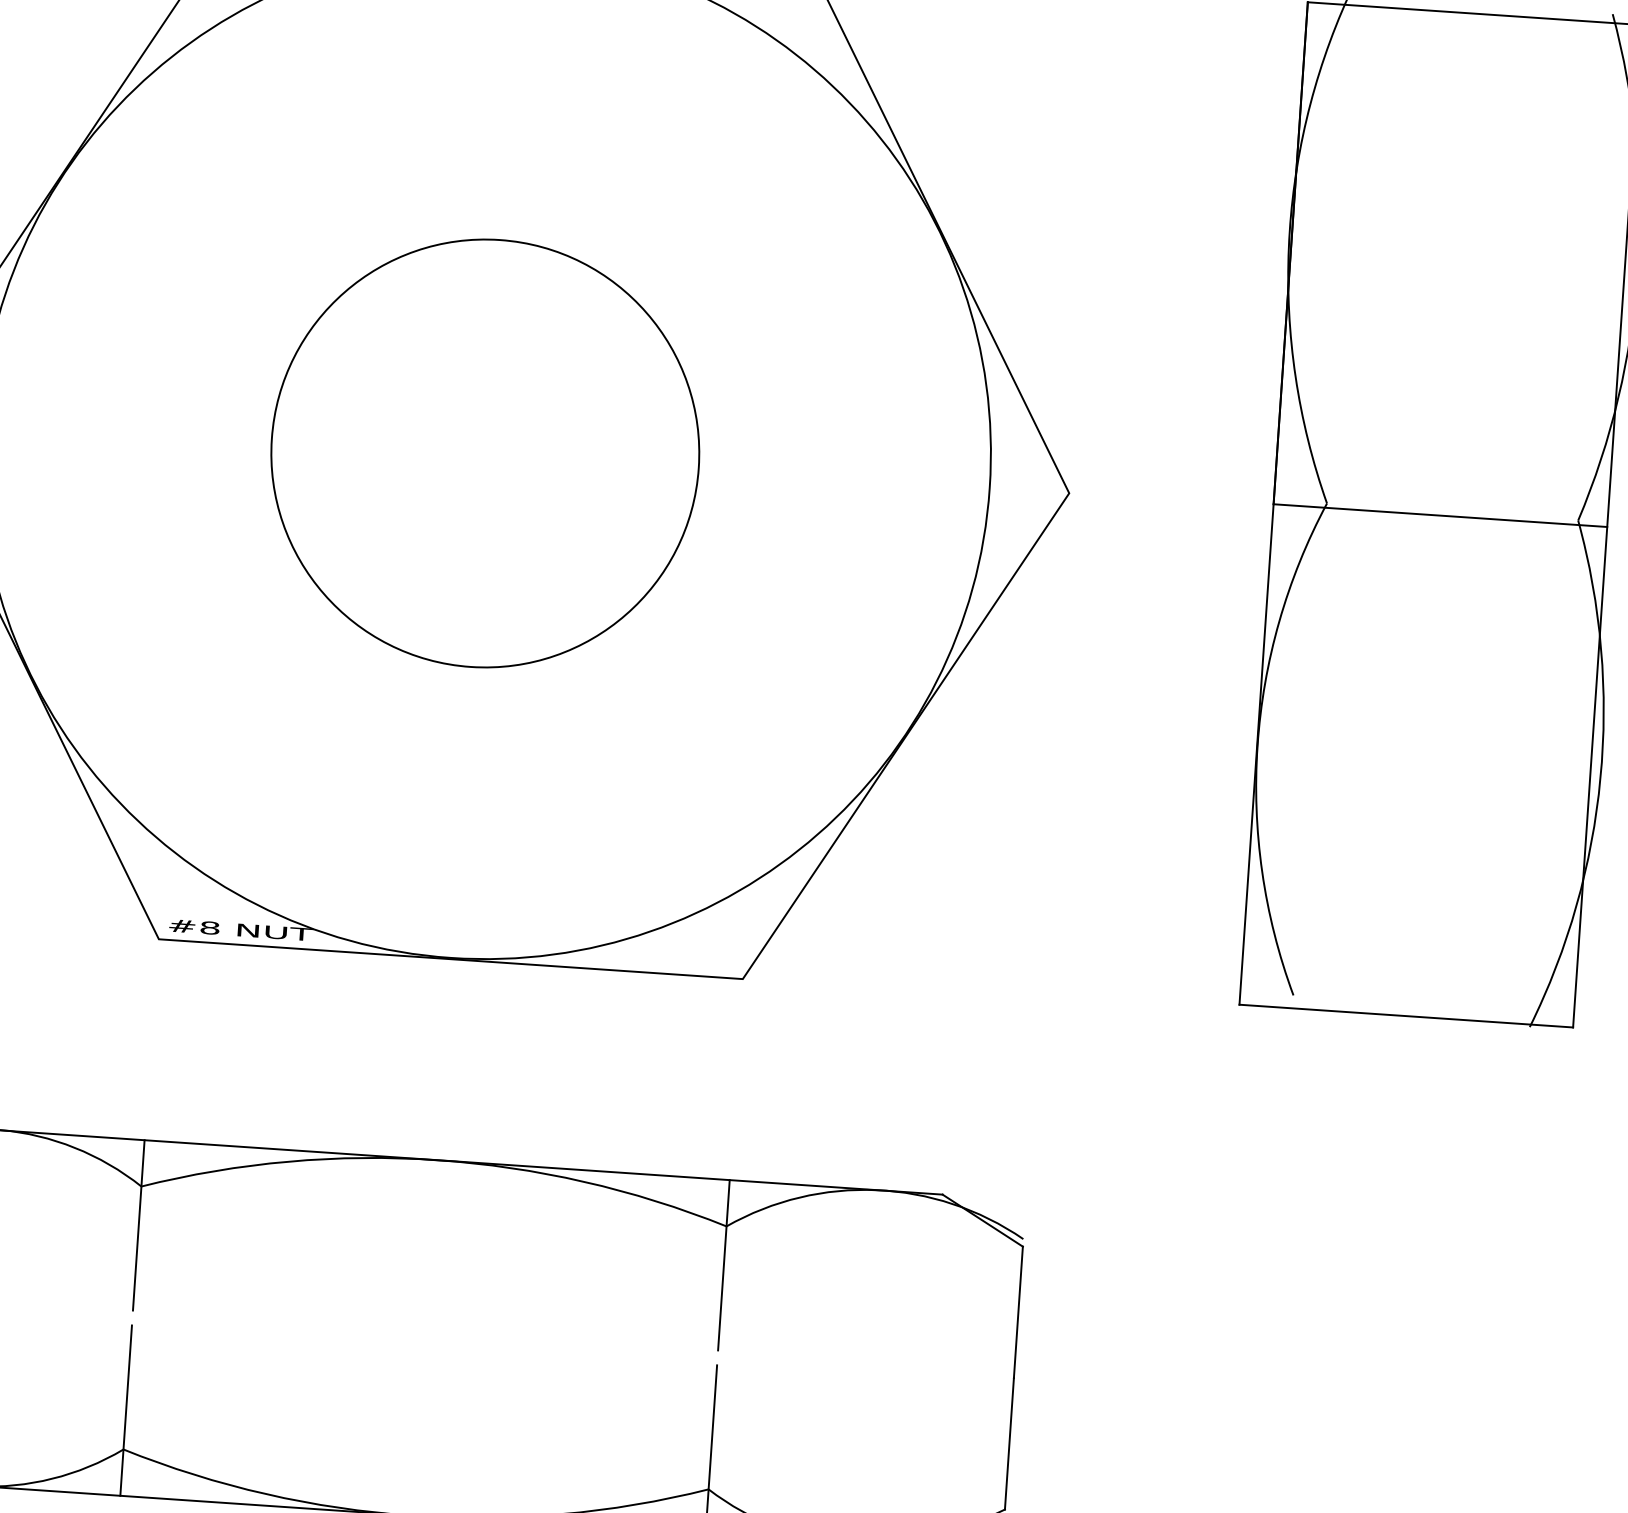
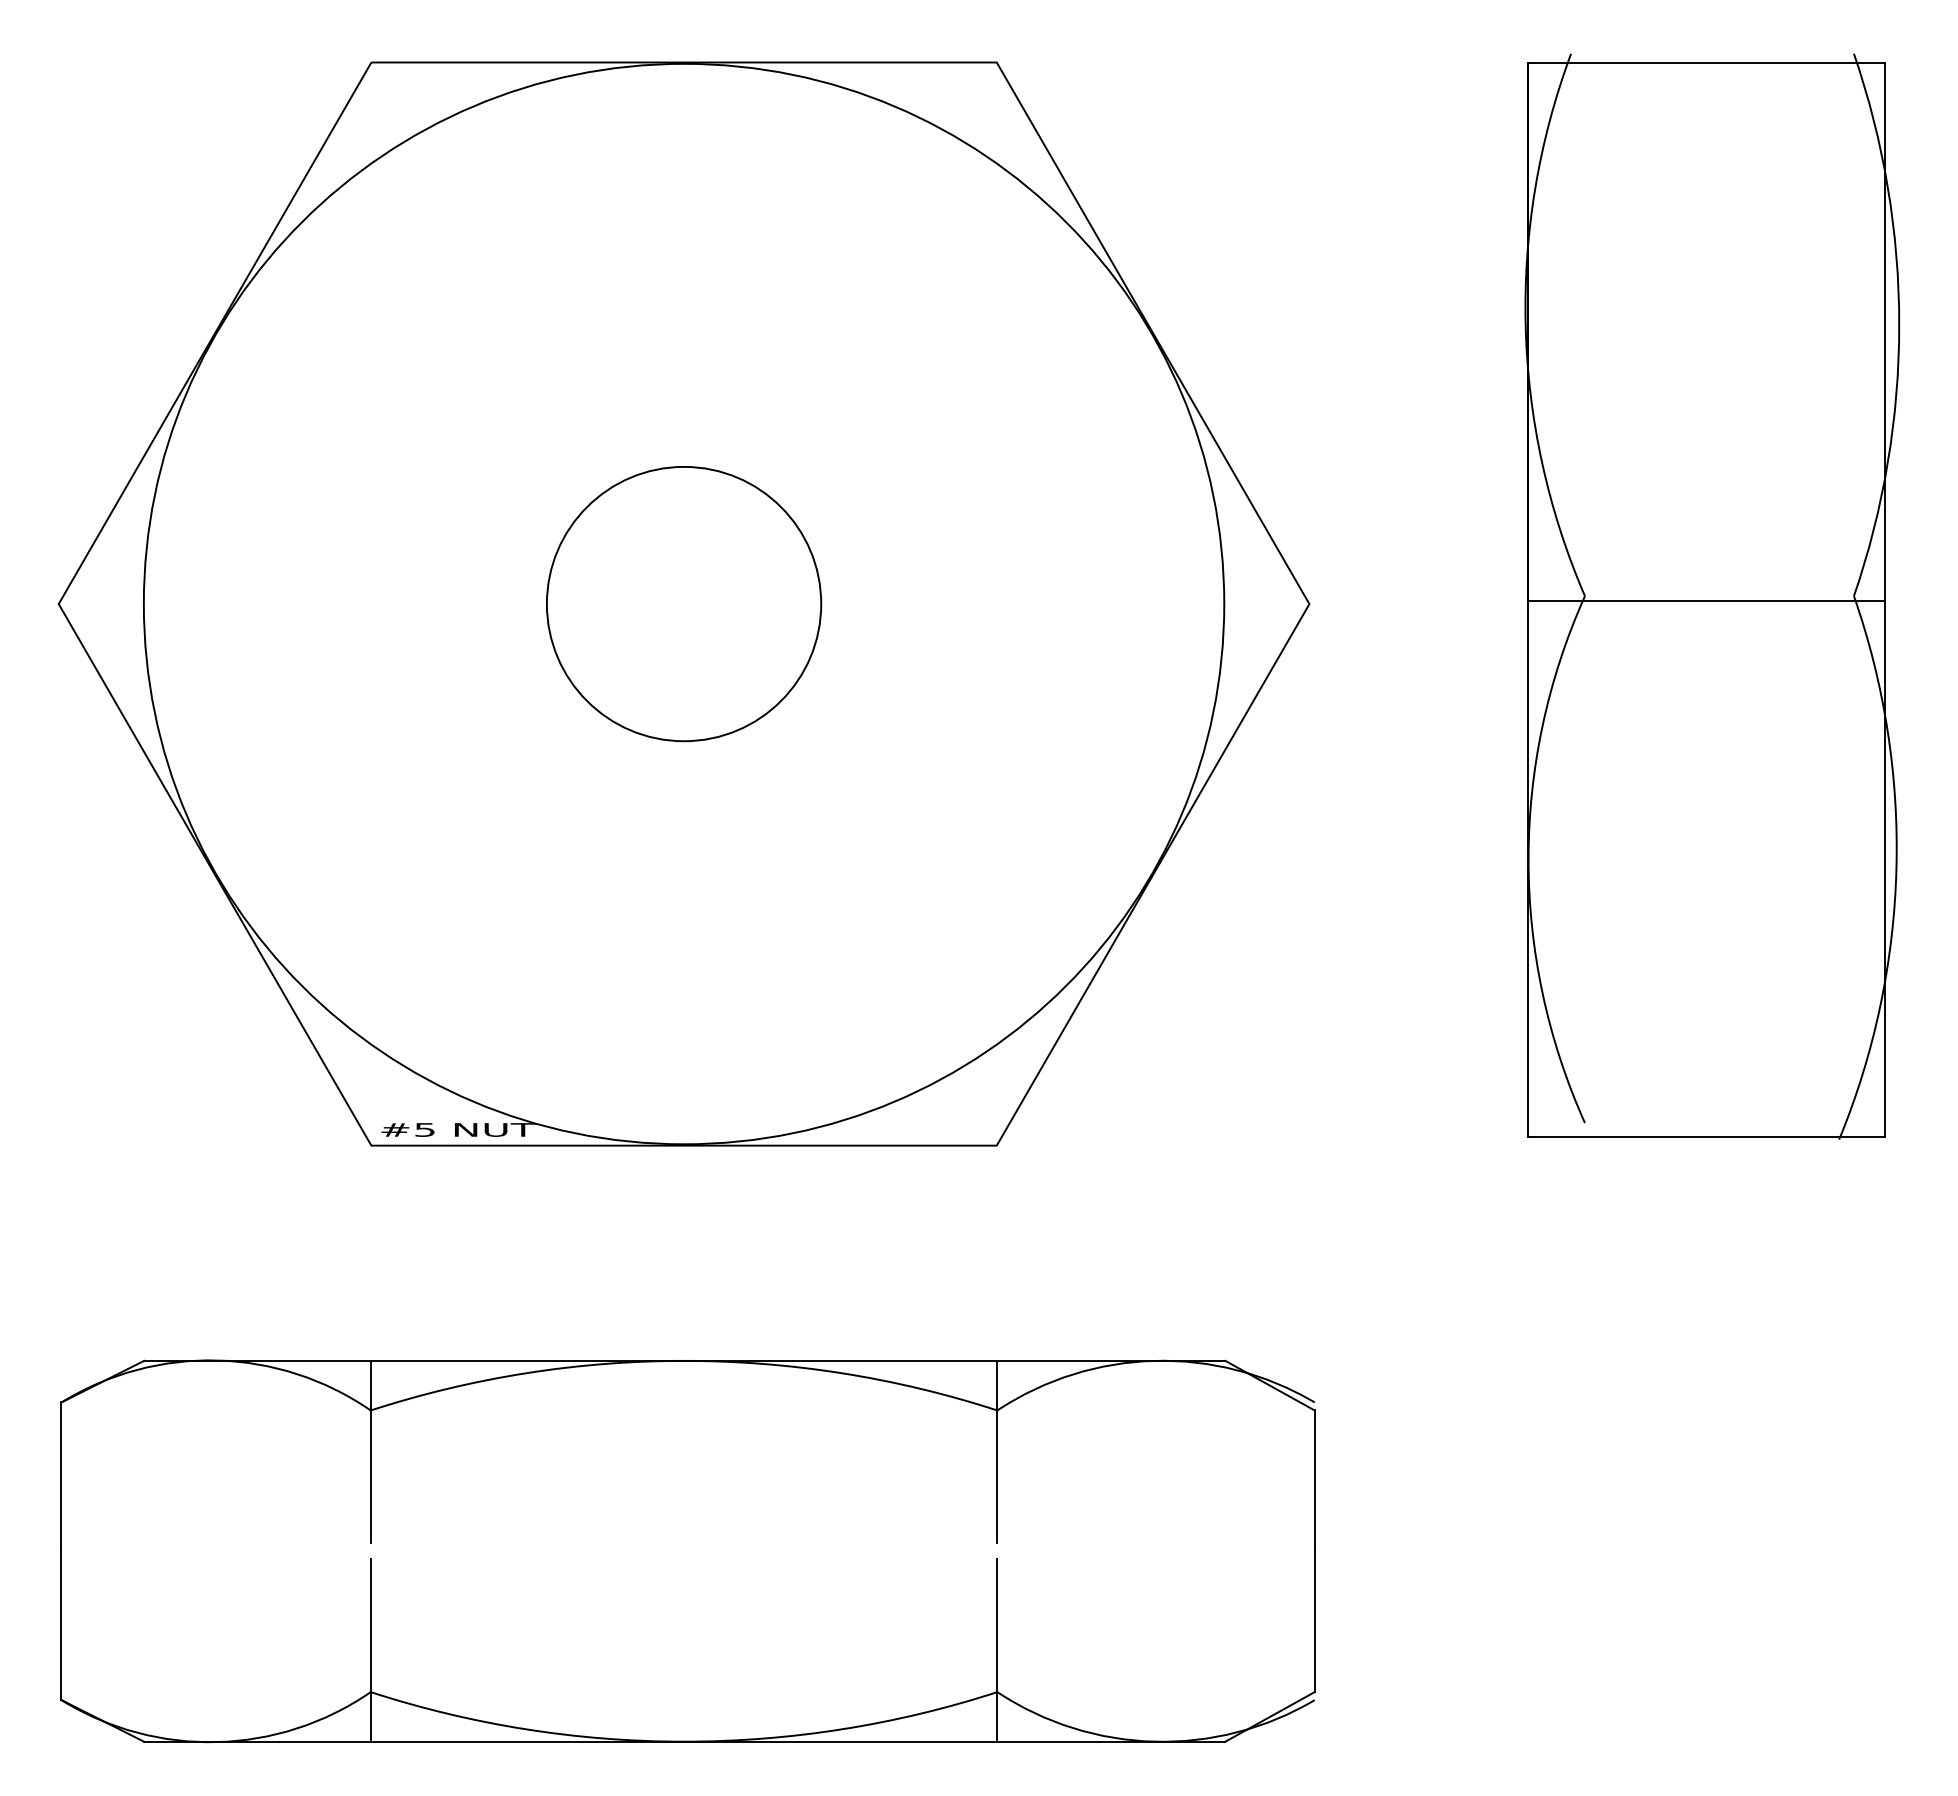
circle: (484, 452) -> (683, 603), size x0.6
text: (210, 927) -> (425, 1129), #8 -> #5

